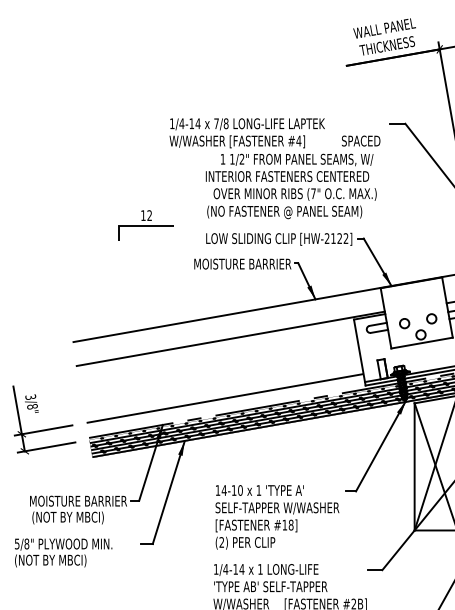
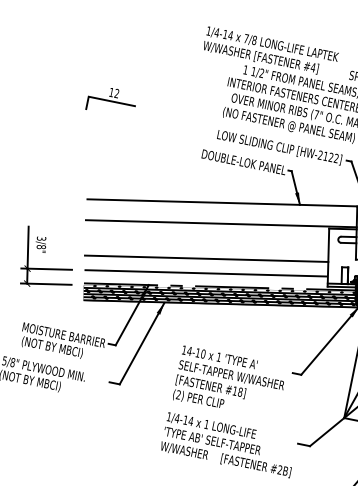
part: (145, 225) -> (111, 101), moved
text: (242, 263) -> (244, 161), MOISTURE BARRIER -> DOUBLE-LOK PANEL
line: (221, 381) -> (206, 258), added

